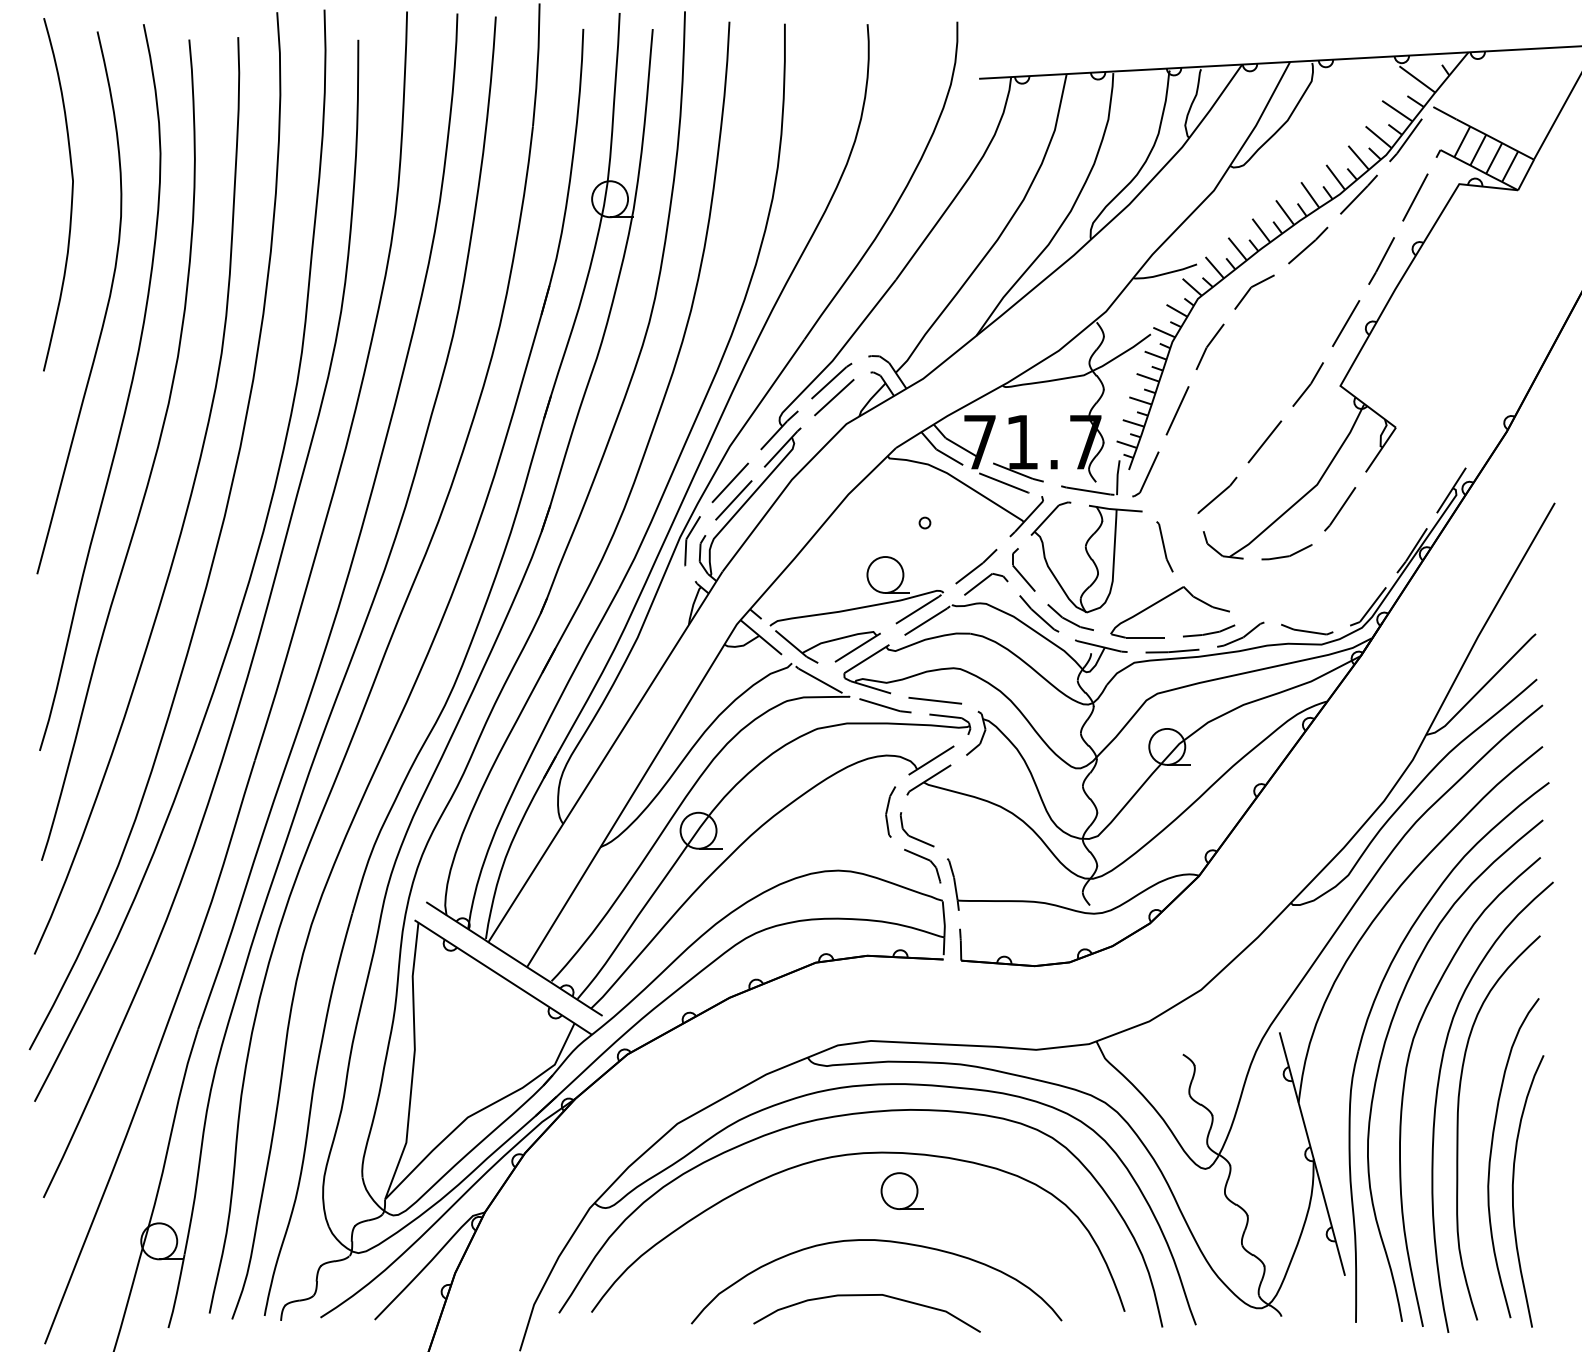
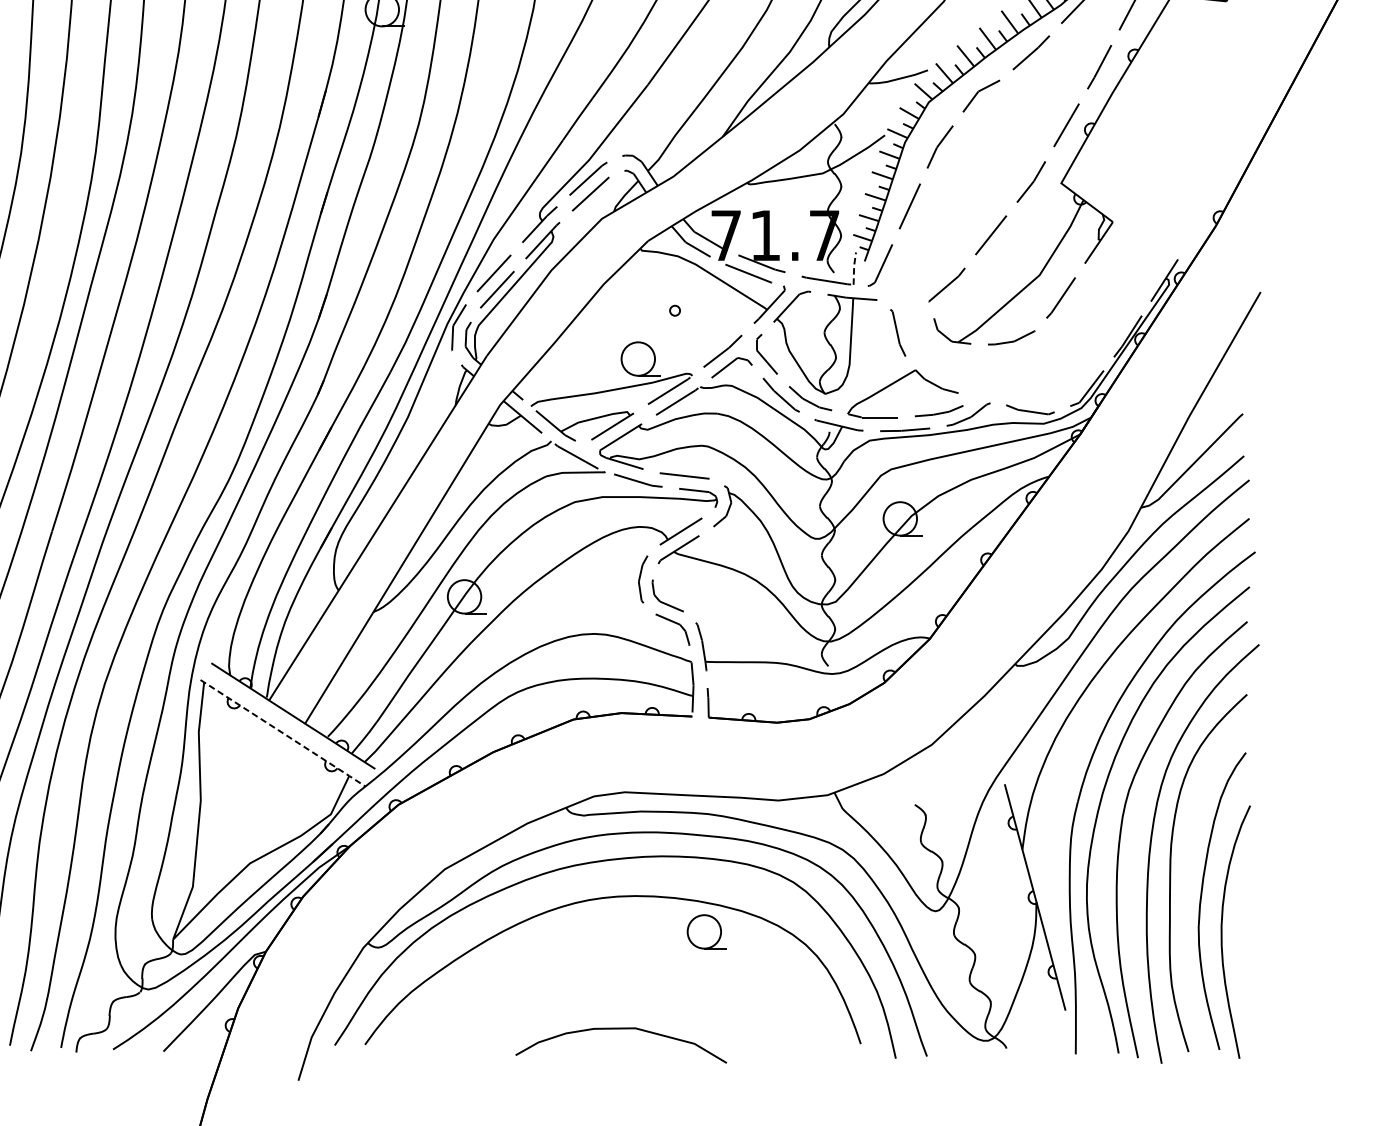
line: (1117, 476) -> (854, 267), solid -> dashed
line: (503, 977) -> (283, 733), solid -> dashed
part: (901, 1190) -> (706, 931), moved
curve: (876, 1241) -> (629, 978), removed

